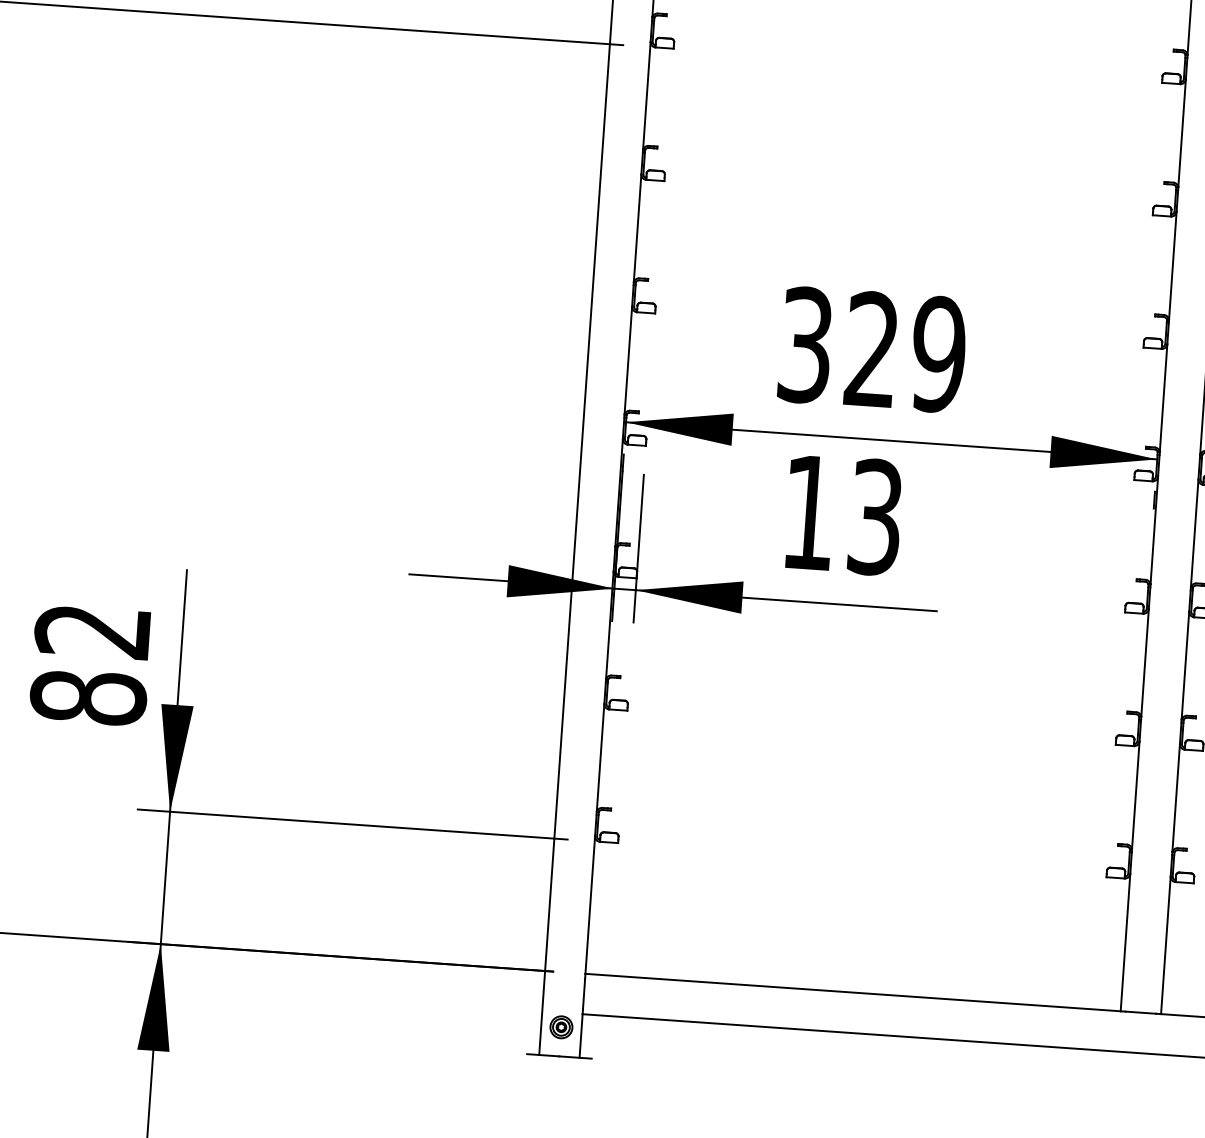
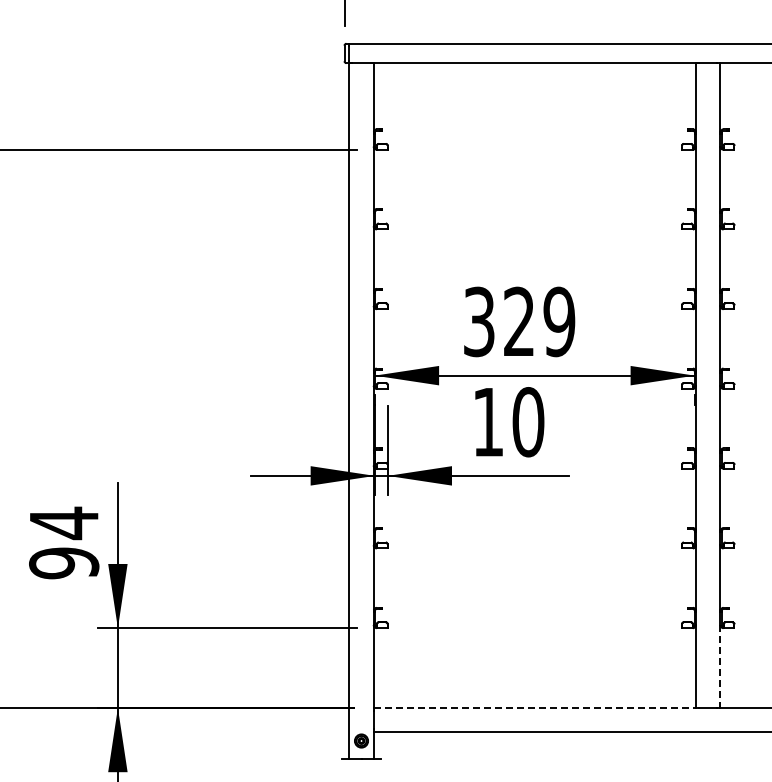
text: (875, 517) -> (528, 422), 13 -> 10
text: (91, 663) -> (64, 542), 82 -> 94
line: (1165, 946) -> (720, 667), solid -> dashed
line: (854, 991) -> (535, 707), solid -> dashed

